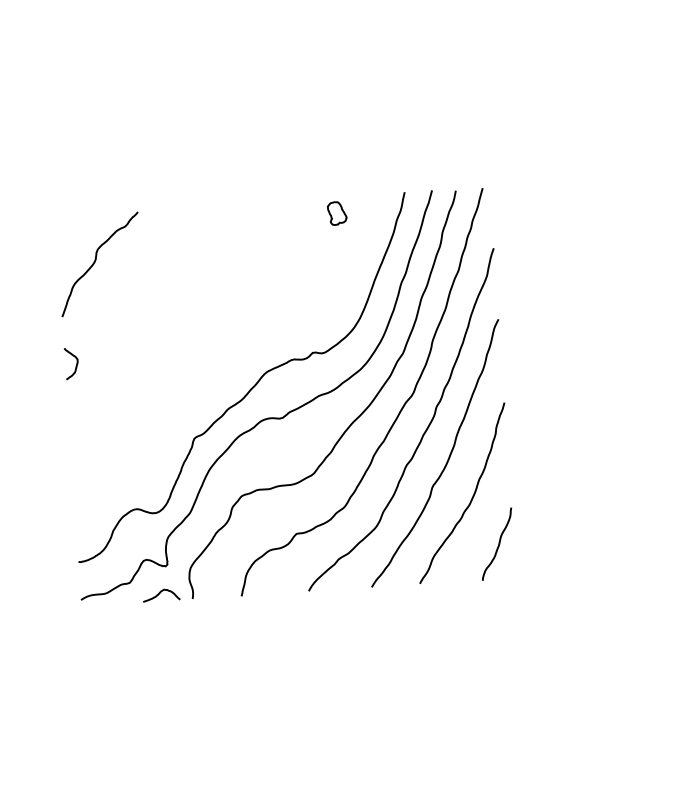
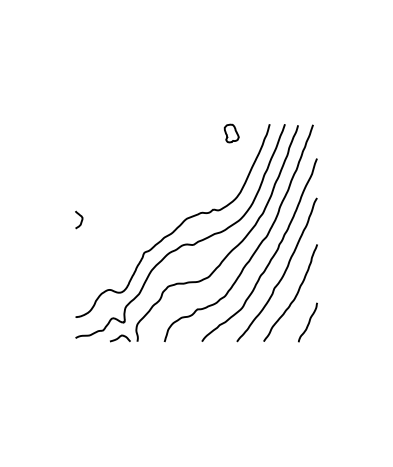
part: (336, 213) -> (231, 133), size x1.4
curve: (96, 261) -> (96, 151), removed
curve: (75, 362) -> (81, 219), moved

